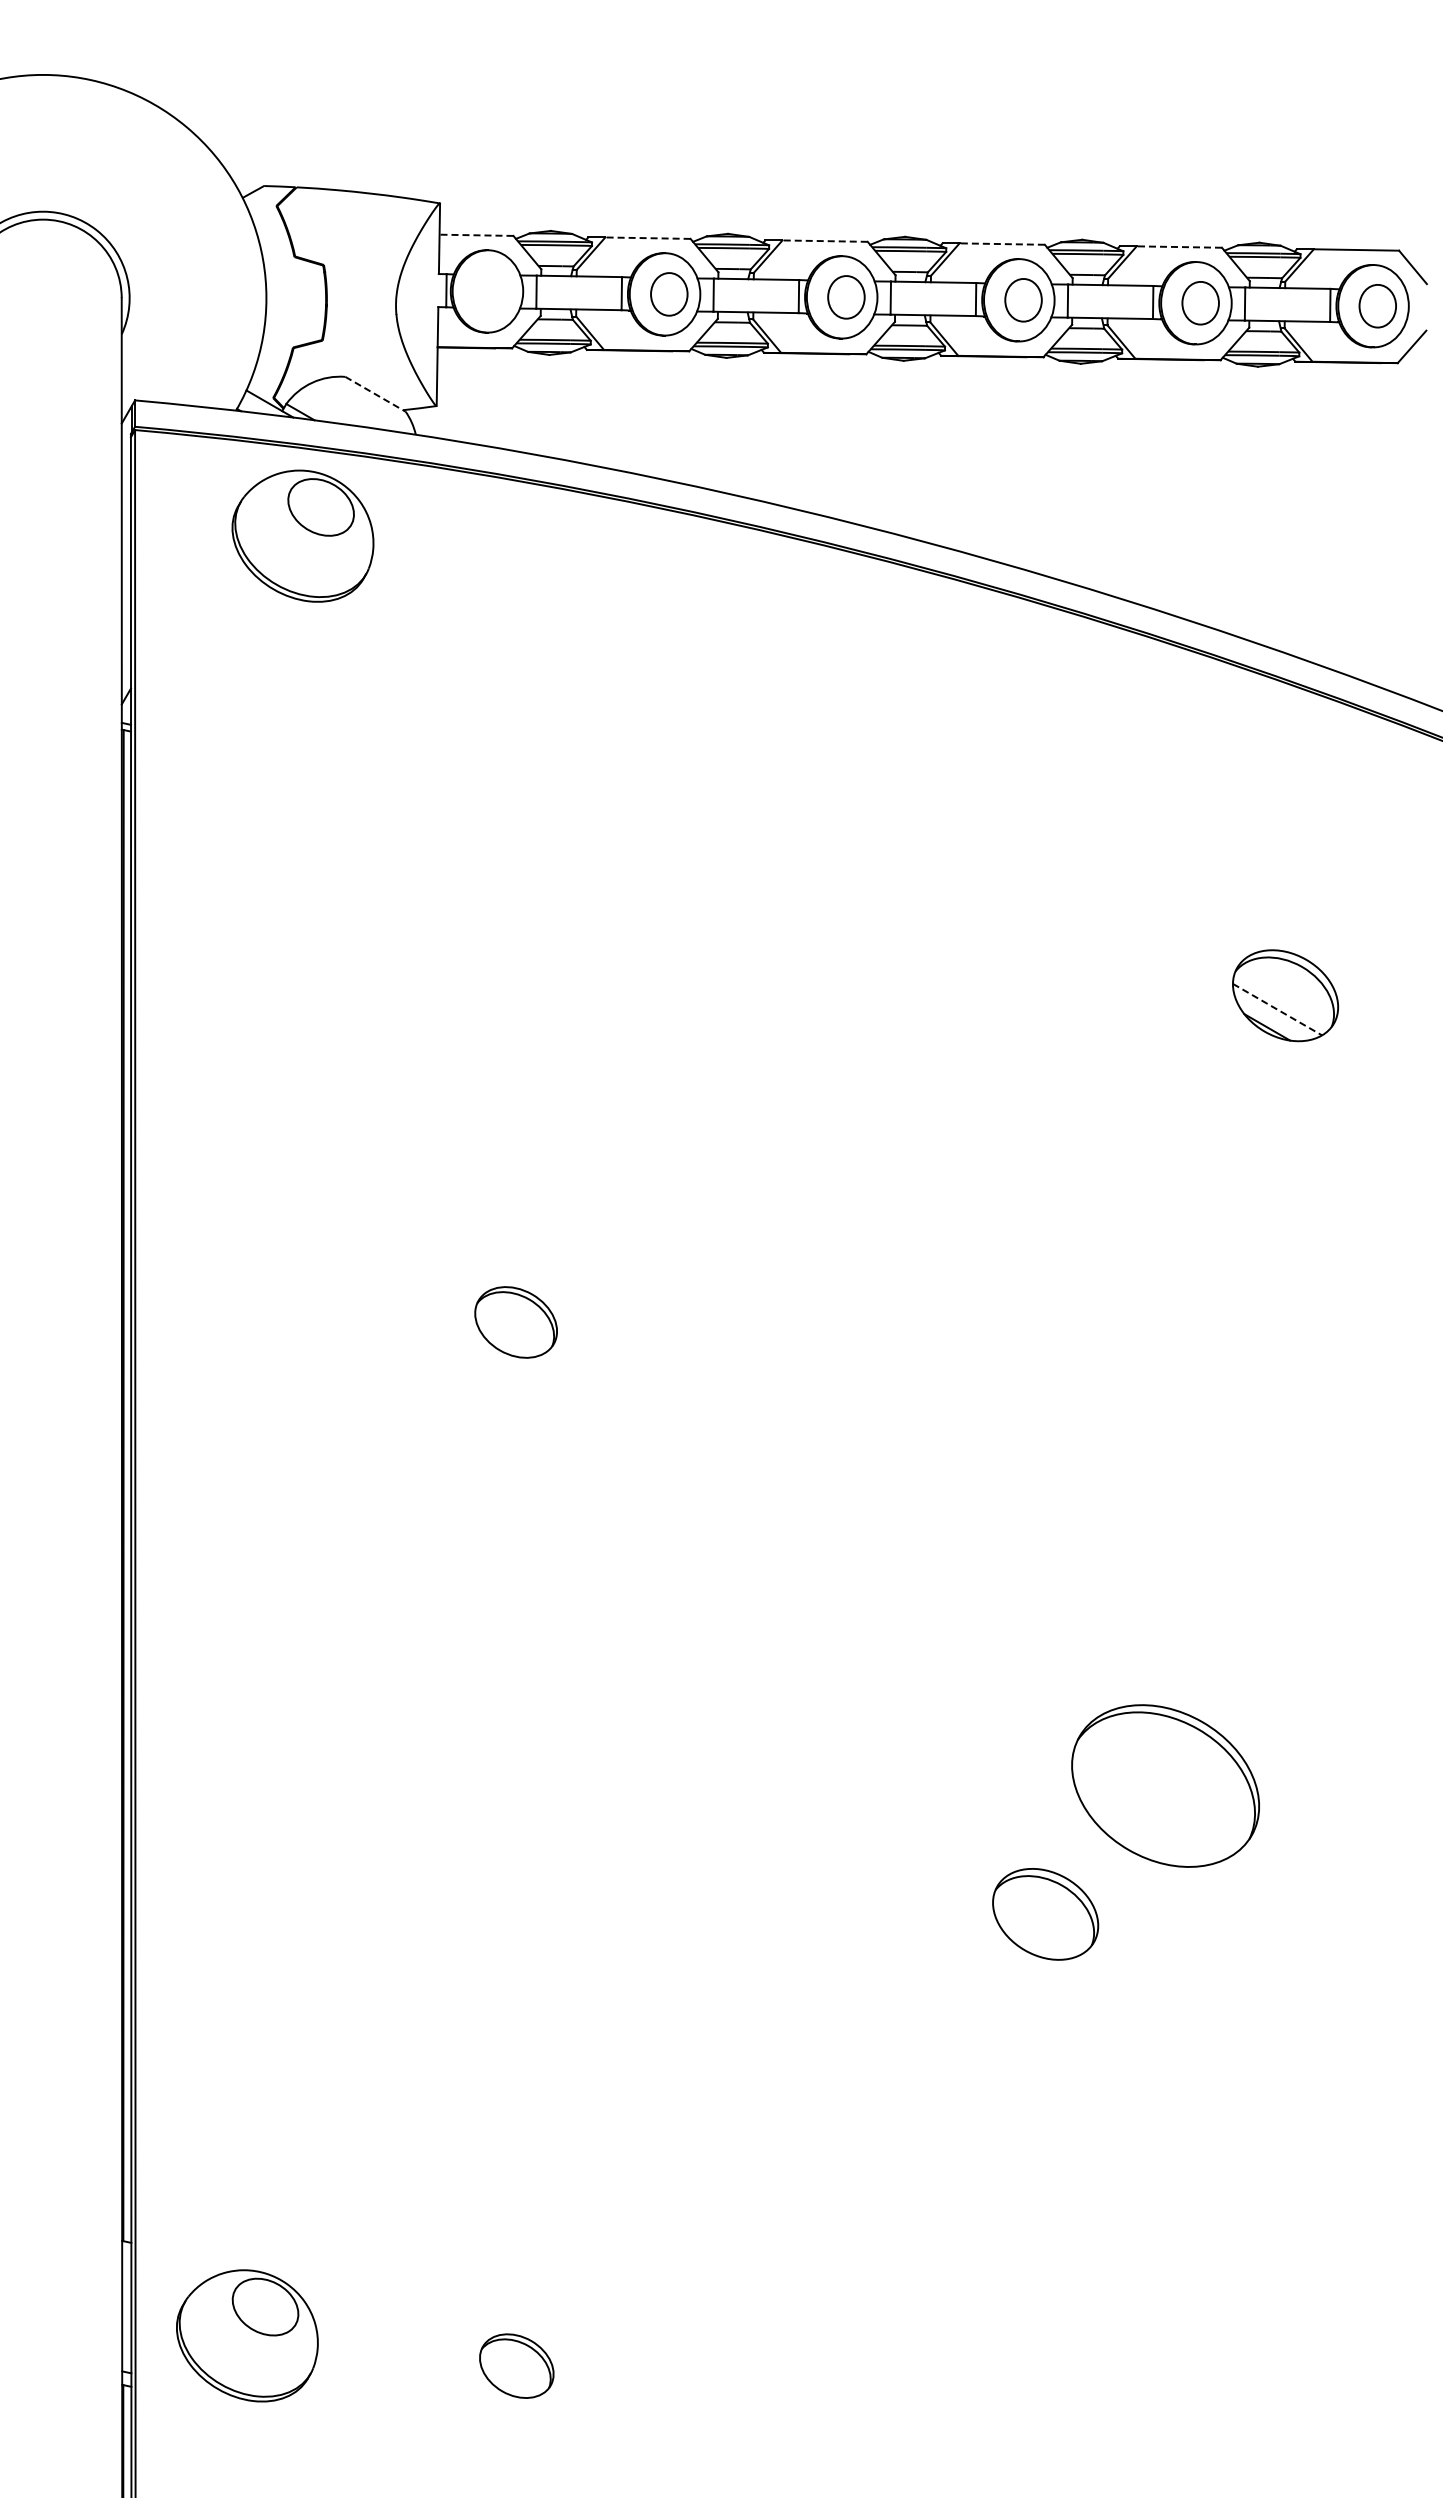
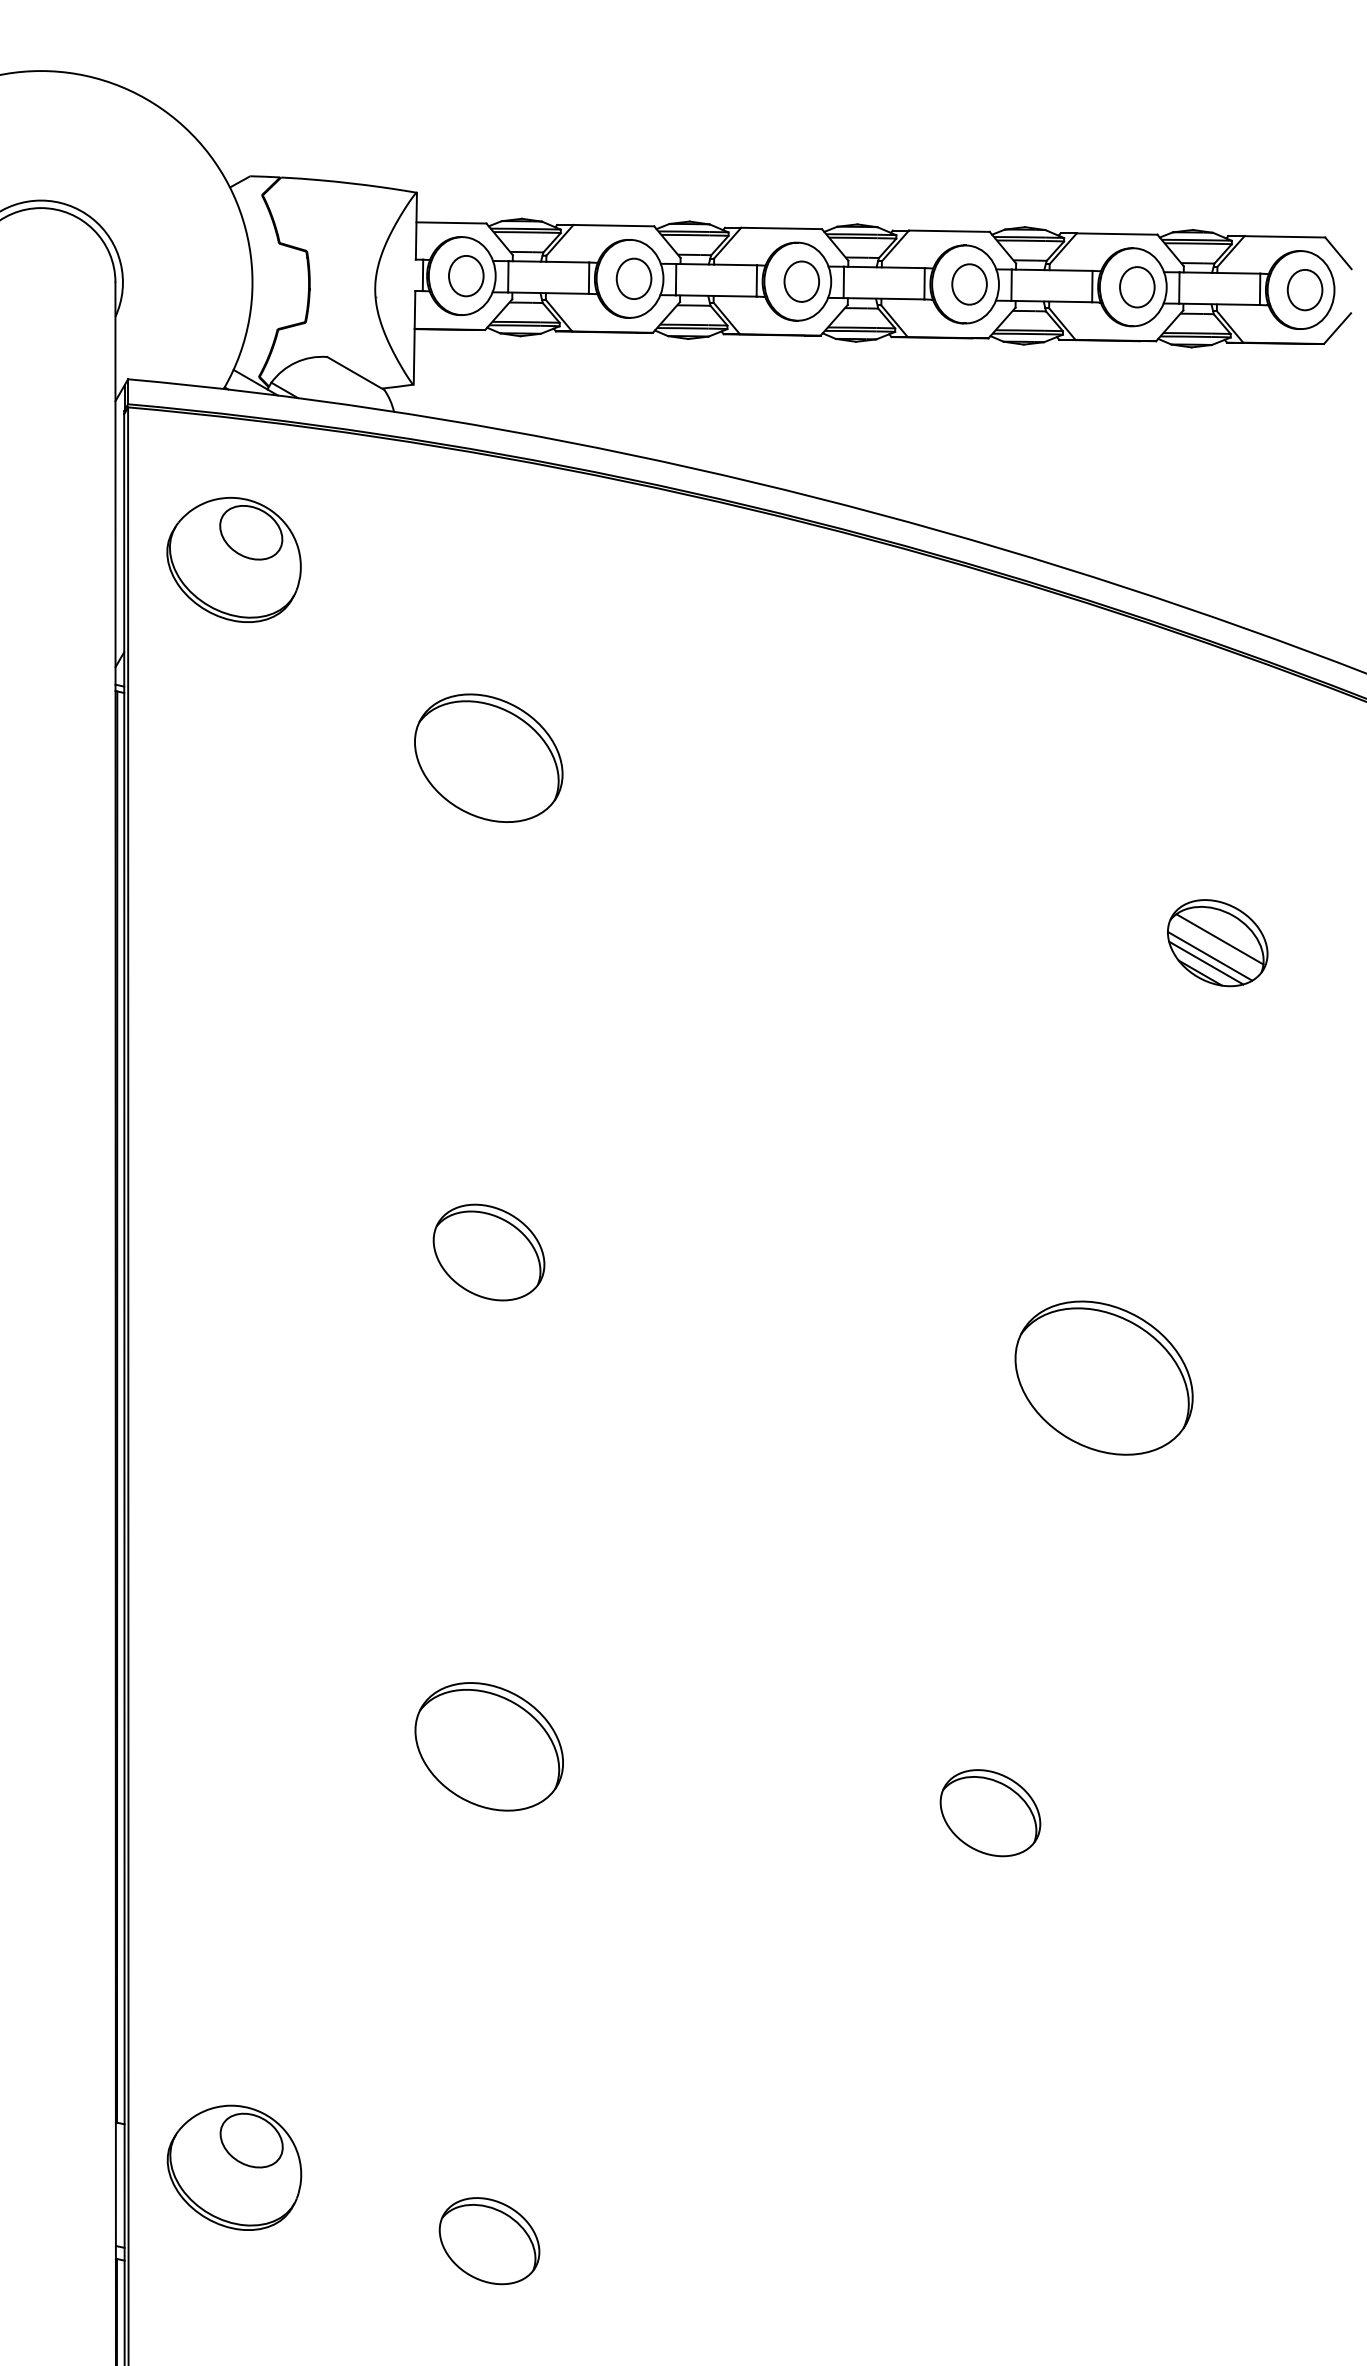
line: (476, 235) -> (451, 223), dashed -> solid
line: (647, 238) -> (613, 225), dashed -> solid
line: (825, 241) -> (781, 228), dashed -> solid
line: (1002, 244) -> (949, 231), dashed -> solid
line: (1179, 247) -> (1117, 234), dashed -> solid
part: (492, 291) -> (466, 276), added
line: (375, 394) -> (355, 373), dashed -> solid
part: (302, 535) -> (233, 559), moved
part: (515, 800) -> (488, 758), added
line: (1287, 991) -> (1219, 939), added
line: (1277, 1009) -> (1210, 956), dashed -> solid
line: (1273, 1016) -> (1206, 962), added
part: (515, 1322) -> (488, 1252), size x1.43
part: (1165, 1785) -> (1104, 1377), moved
part: (516, 1844) -> (489, 1746), added
part: (247, 2335) -> (234, 2167), moved
part: (516, 2365) -> (489, 2240), size x1.43

